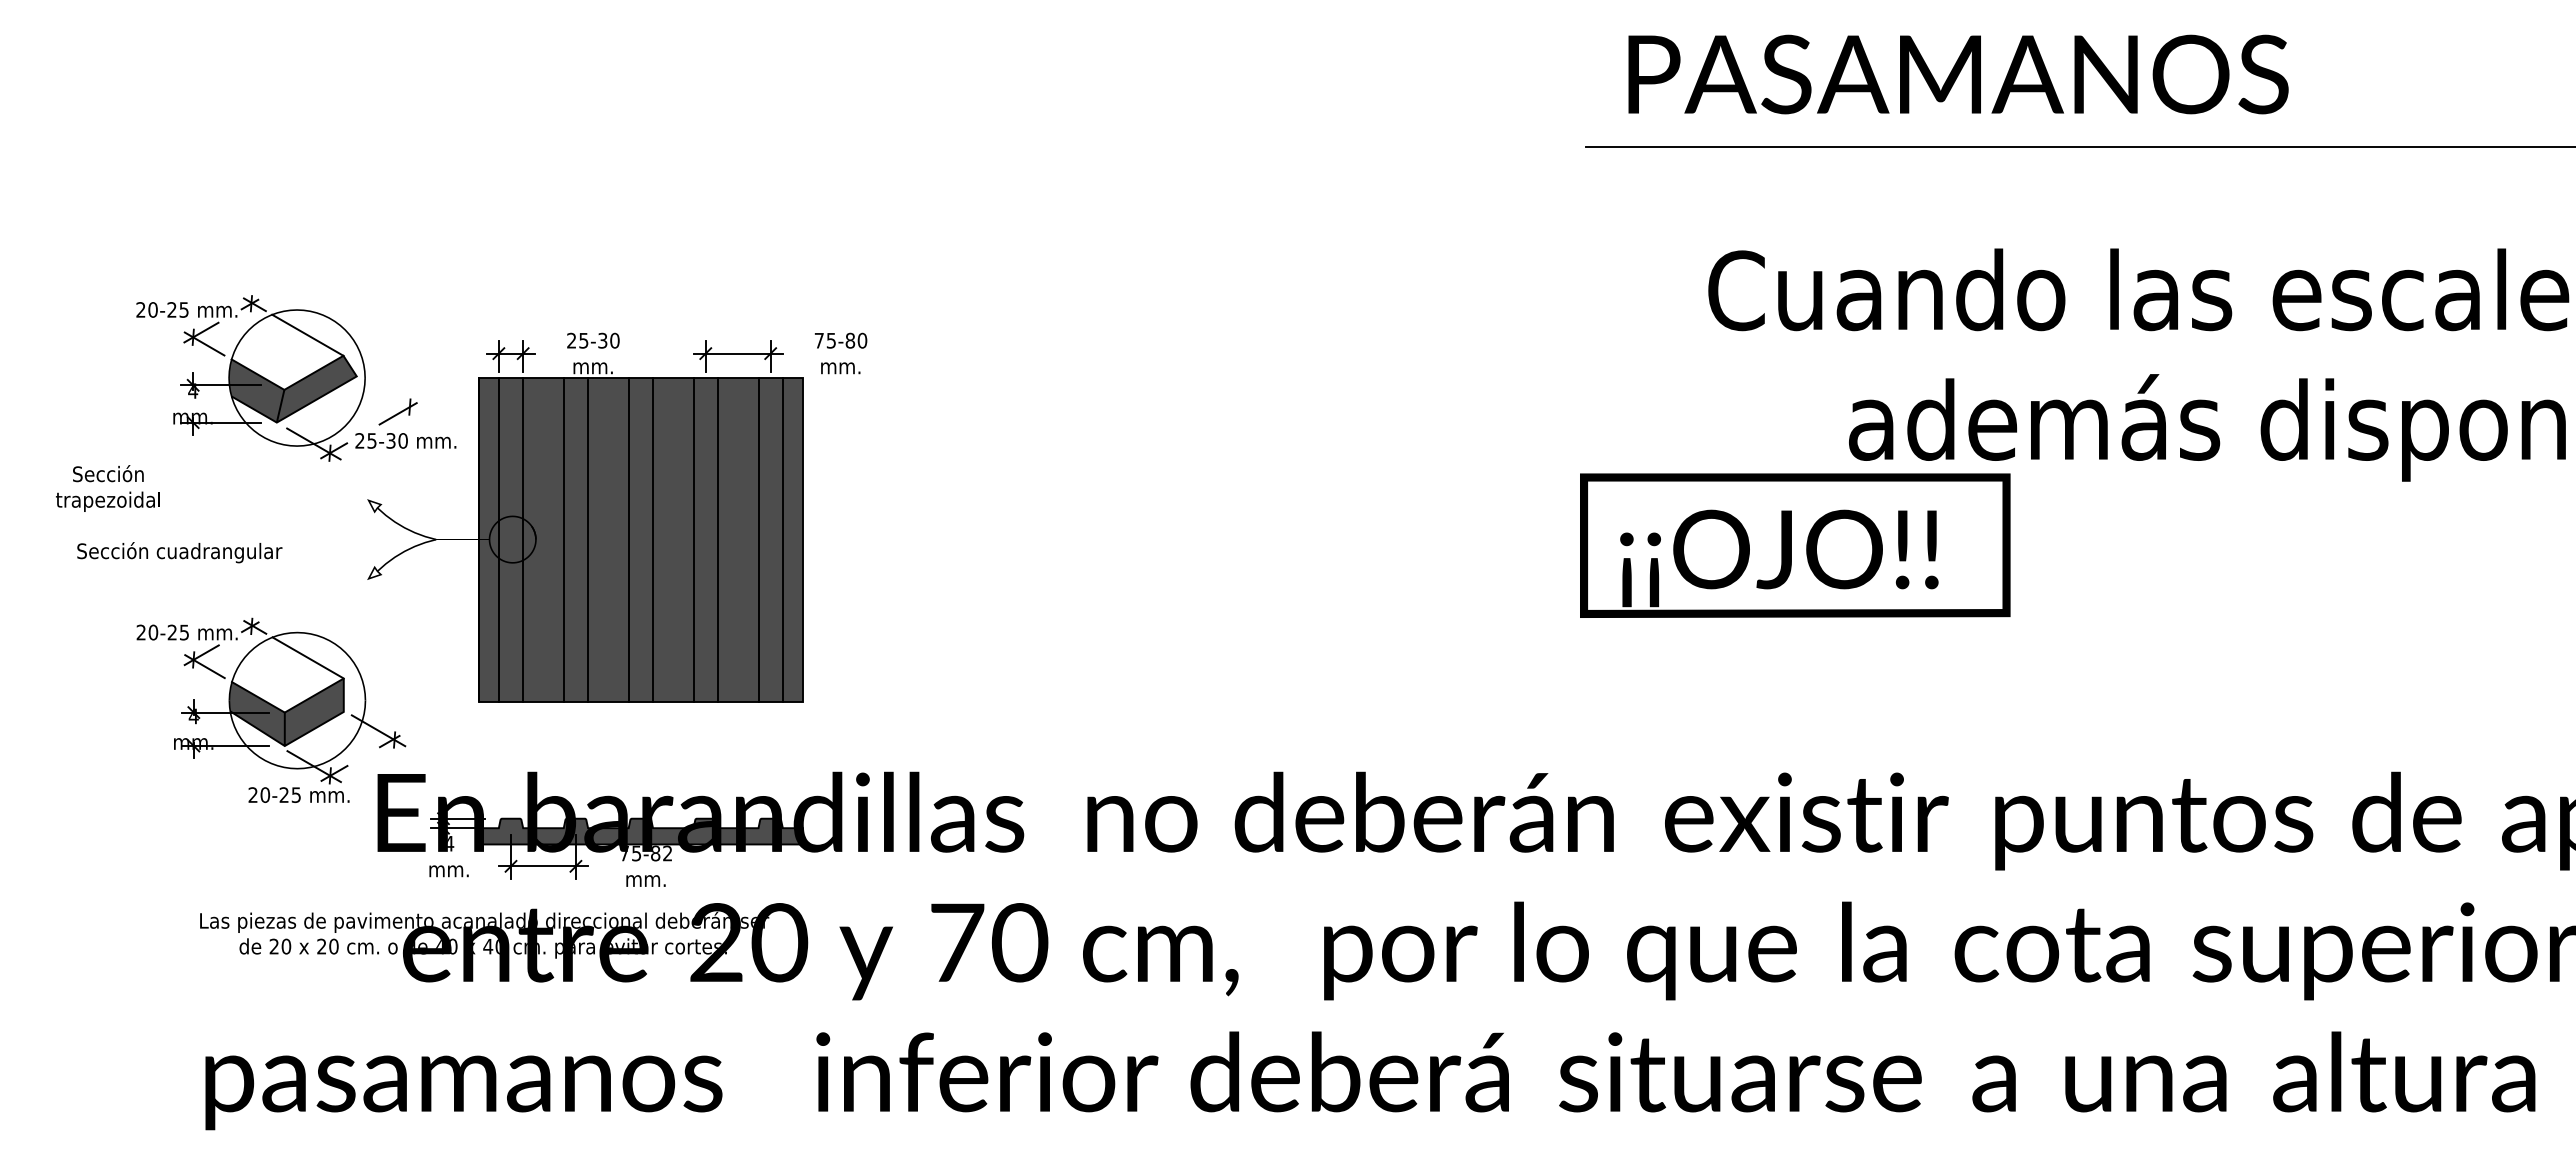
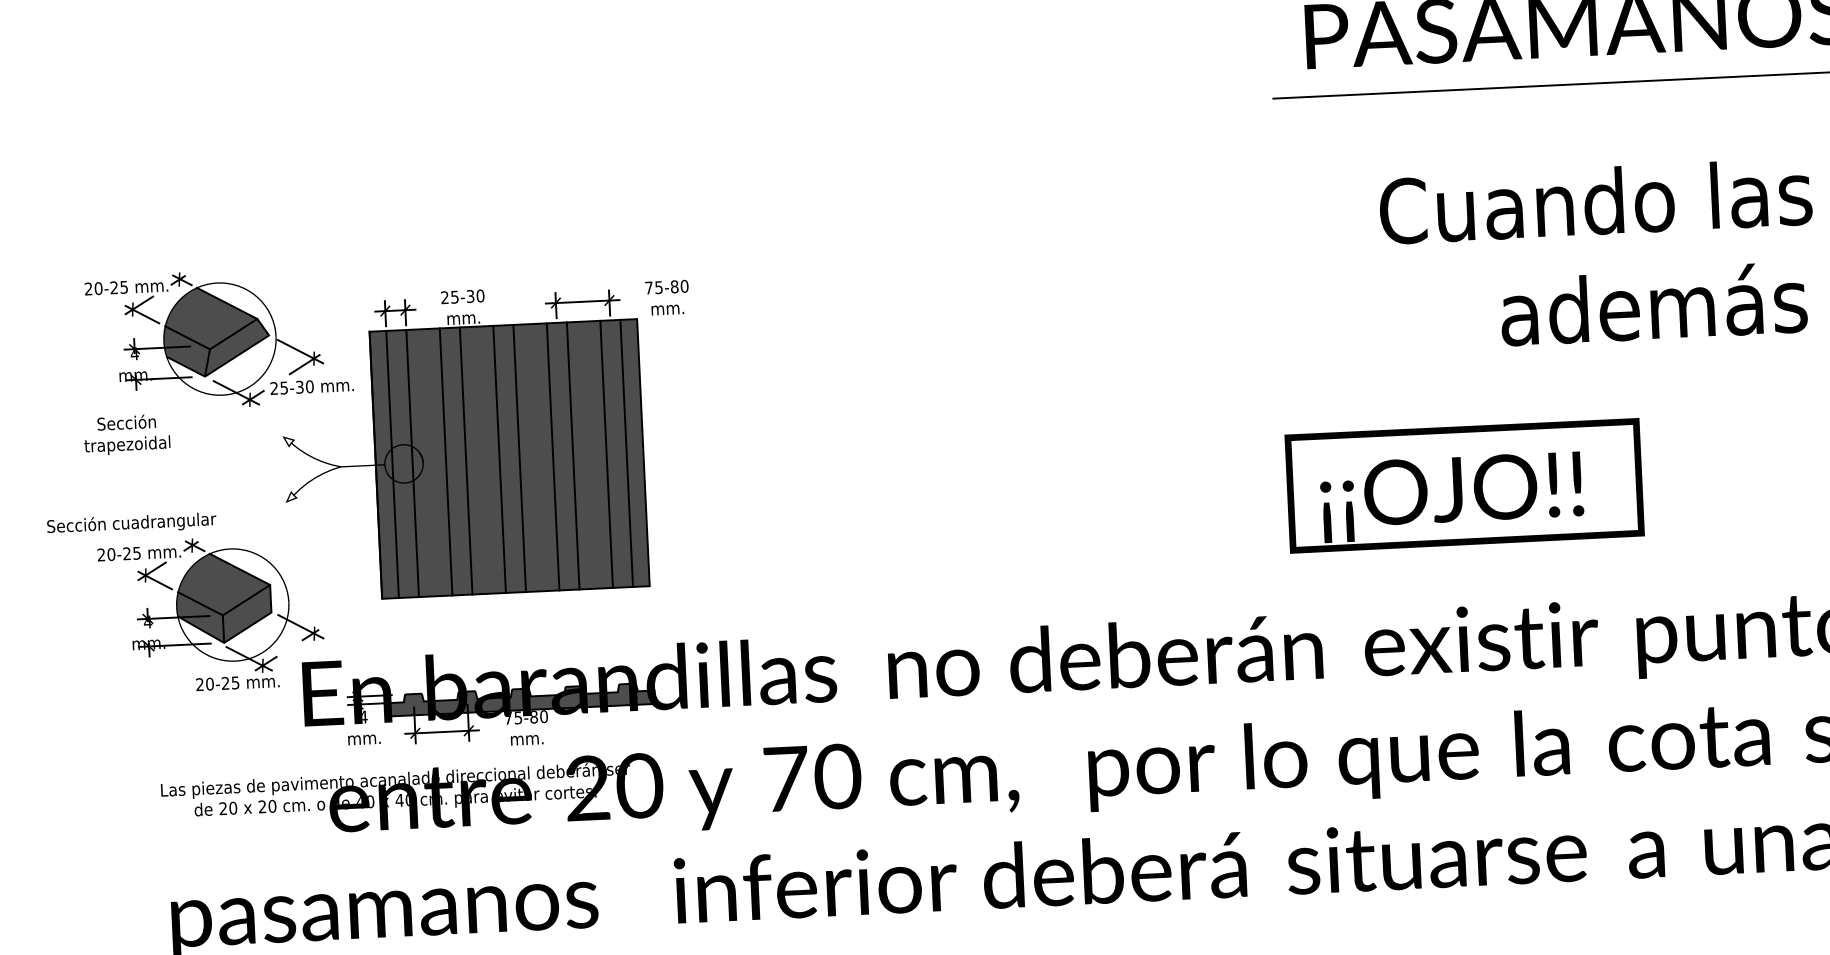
fill: (287, 351) -> (211, 317), added
line: (393, 397) -> (300, 351), added
text: (107, 488) -> (126, 434), moved
text: (1795, 545) -> (1464, 485), moved
text: (179, 552) -> (131, 523), moved
fill: (287, 674) -> (223, 583), added
text: (667, 853) -> (543, 716), 75-82 -> 75-80

